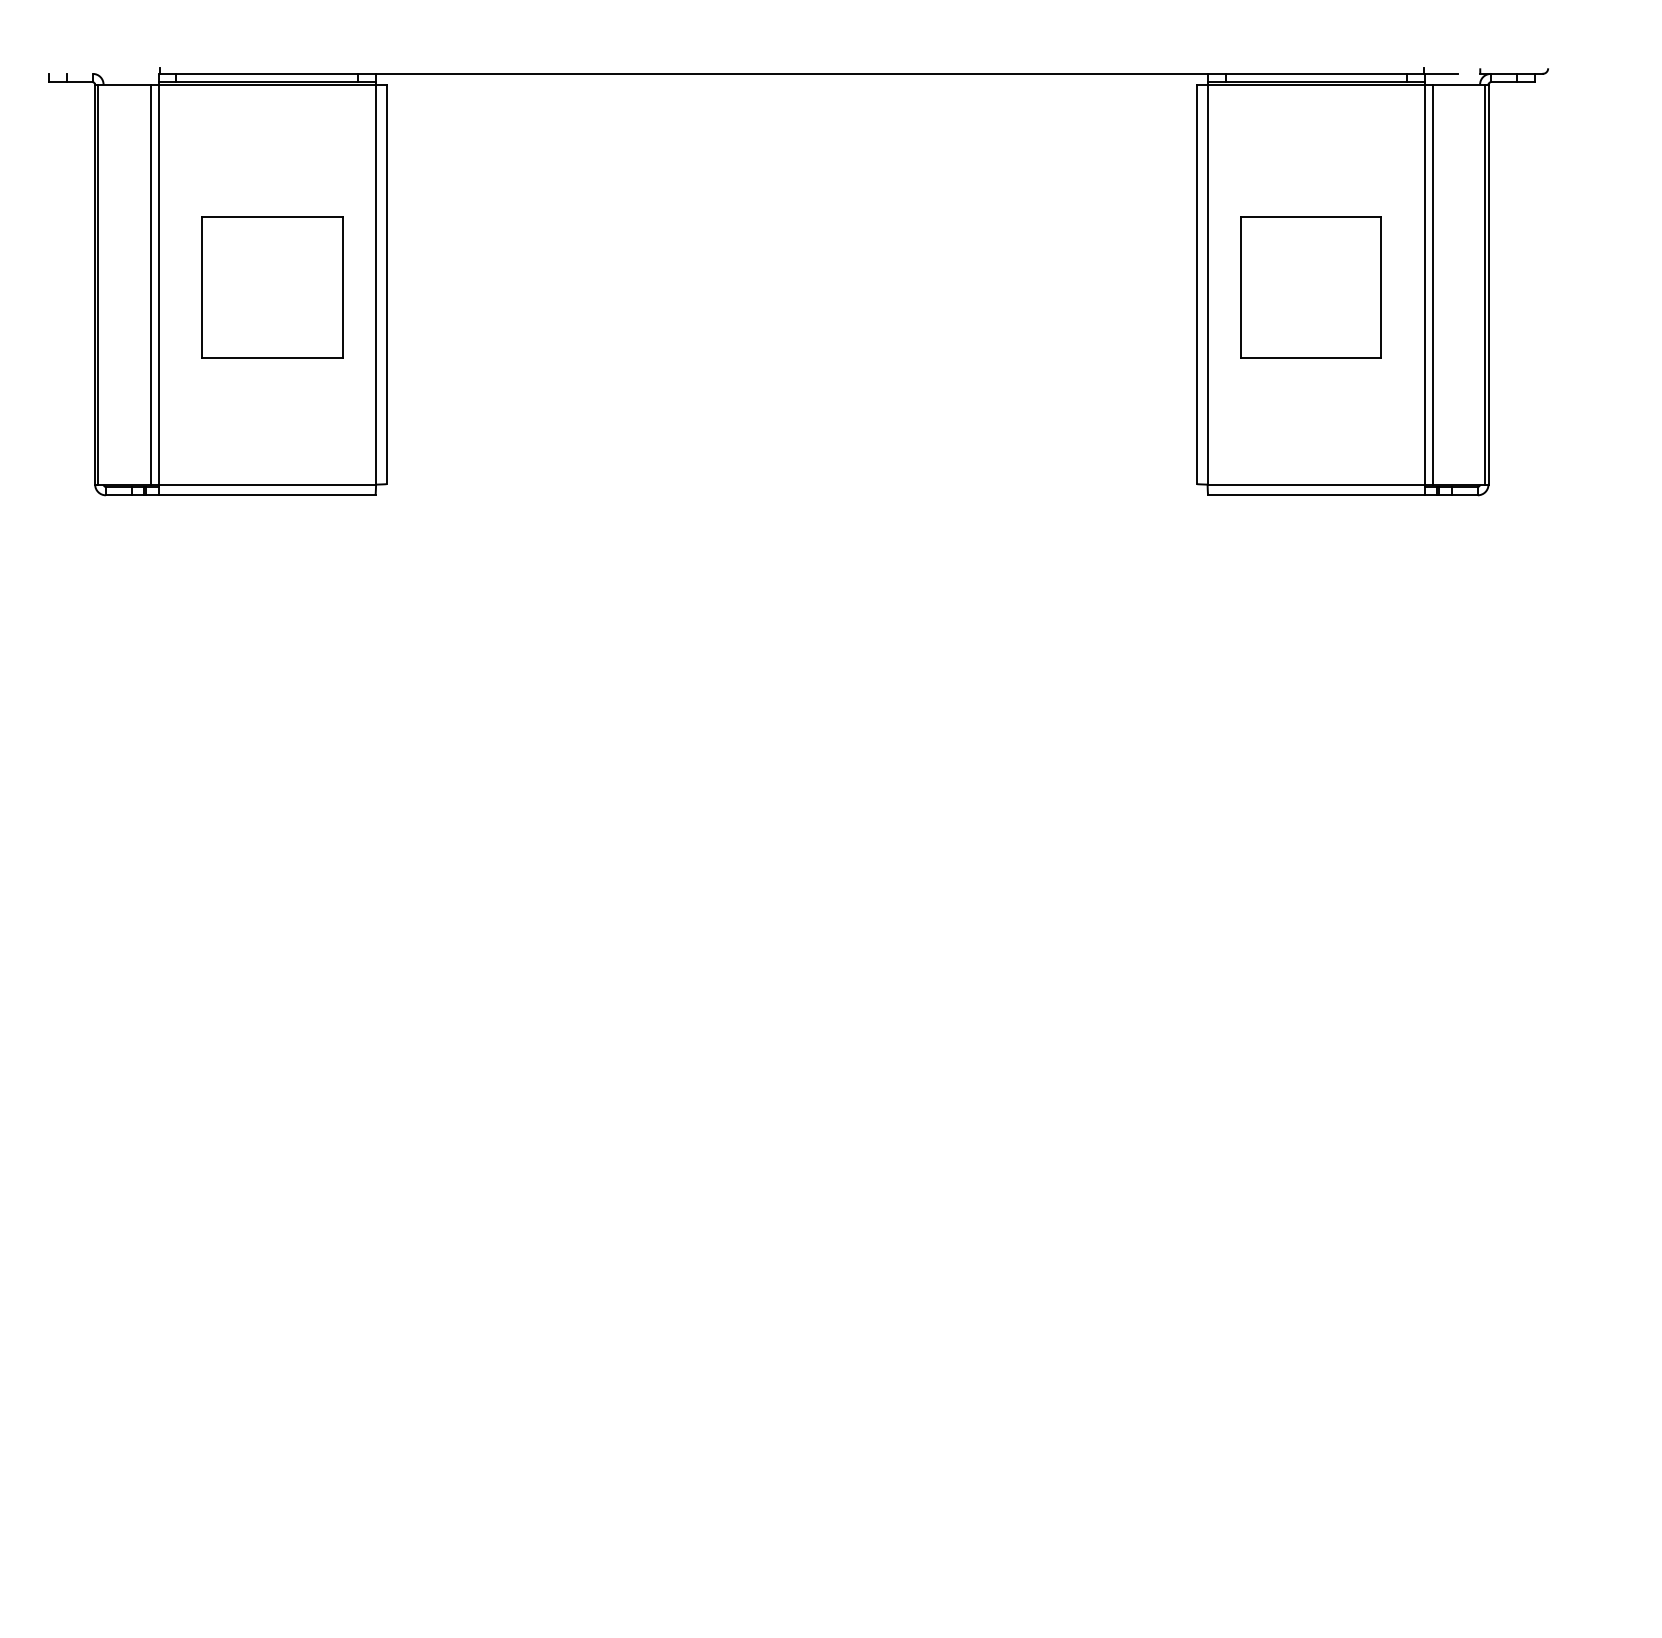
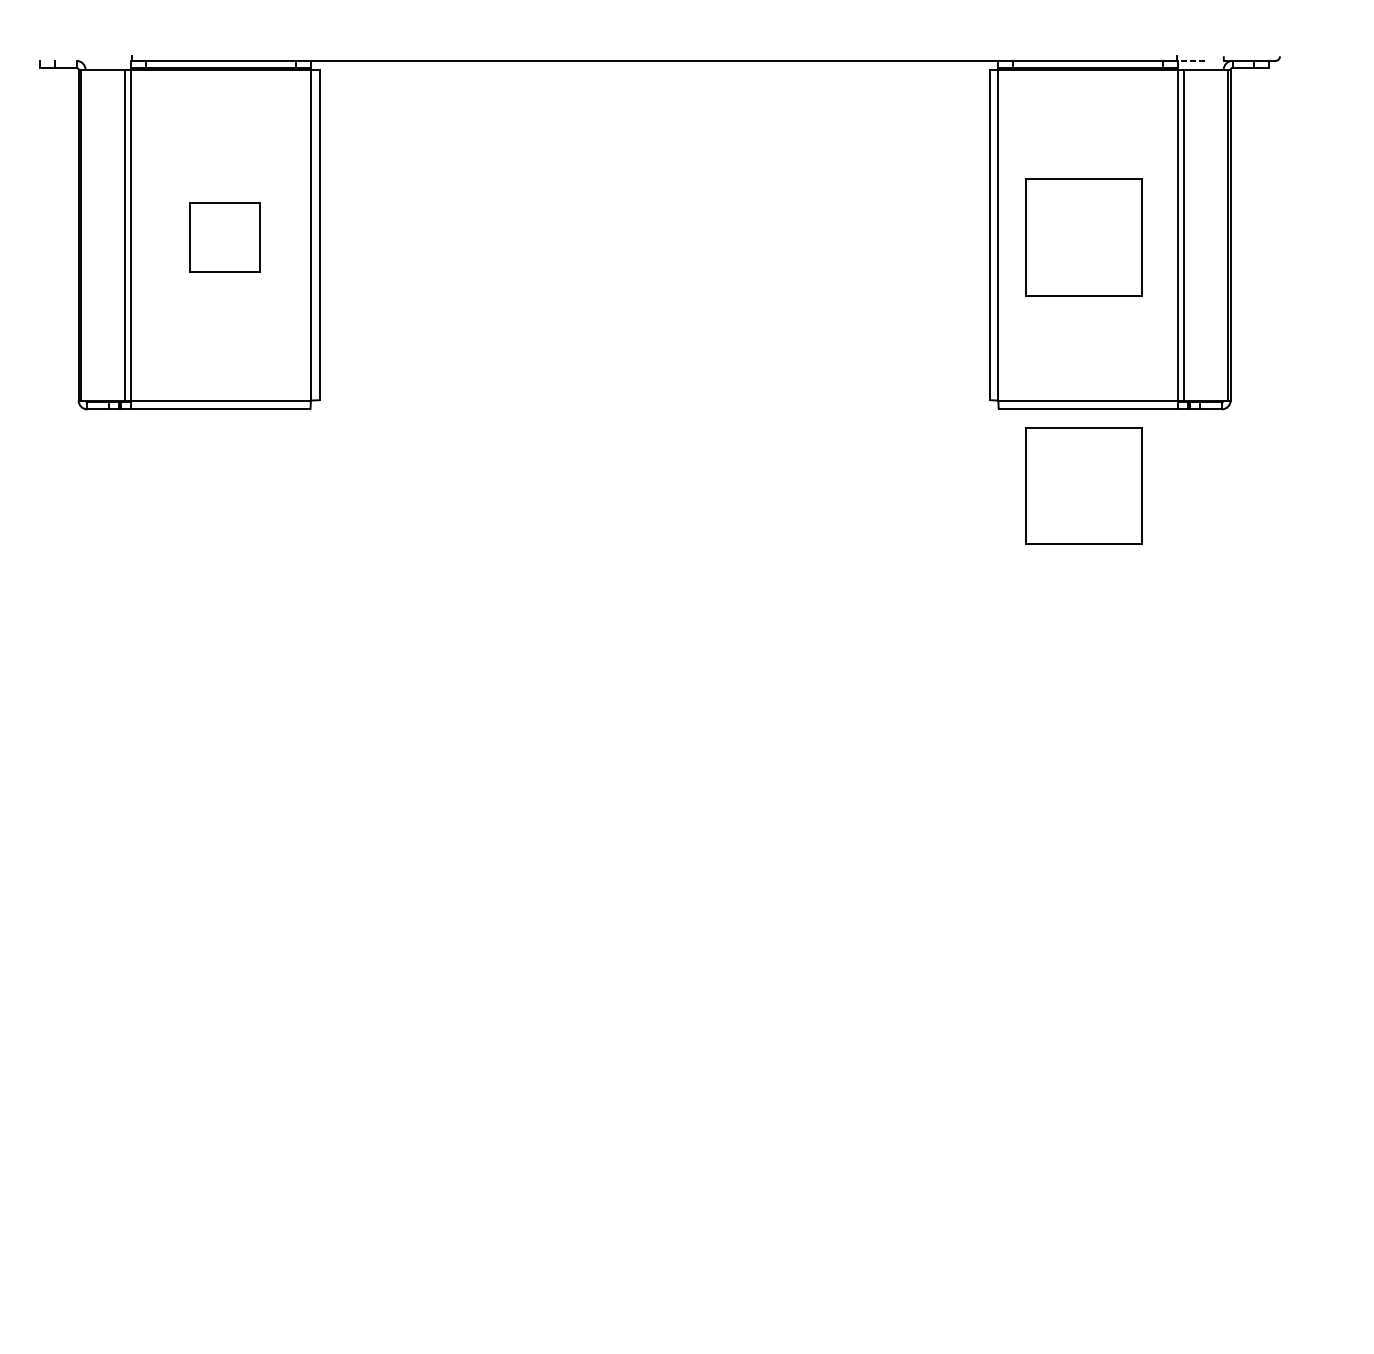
line: (1440, 73) -> (1190, 60), solid -> dashed
part: (272, 287) -> (225, 237), size x0.6
part: (1310, 588) -> (1083, 486), added

